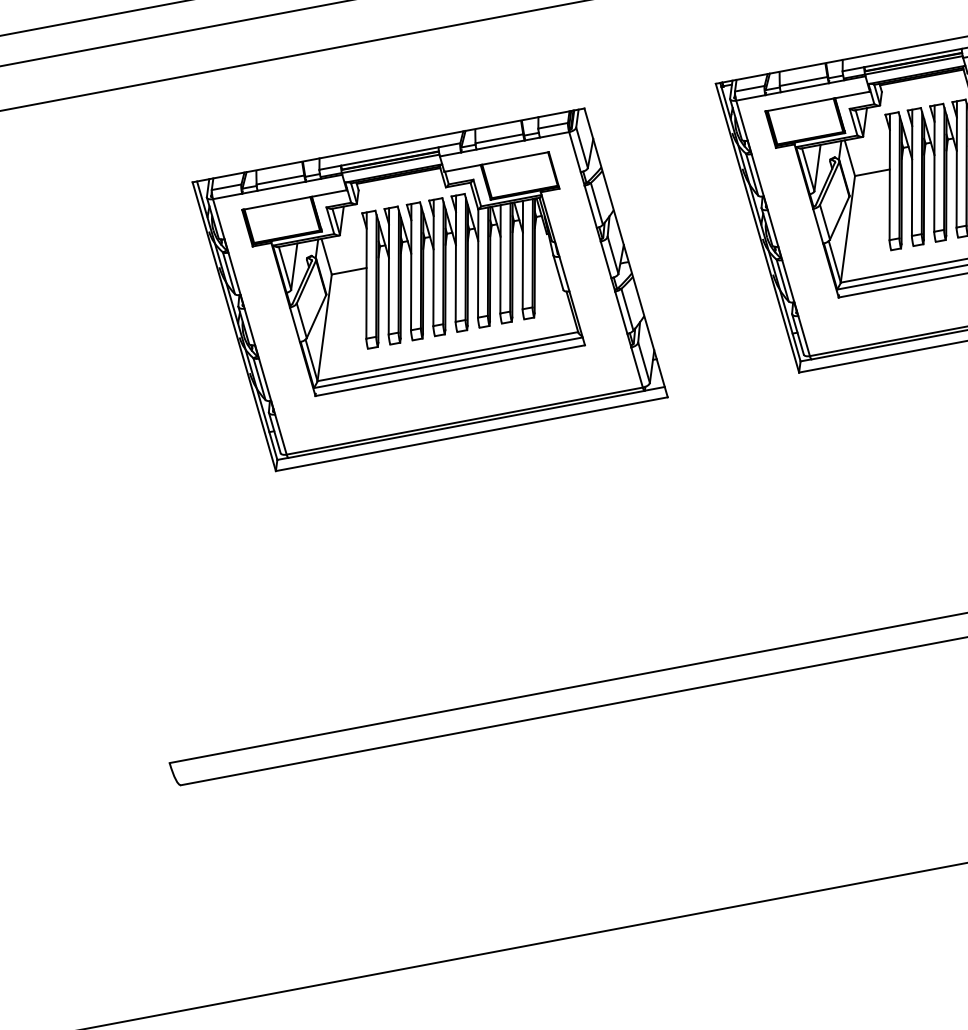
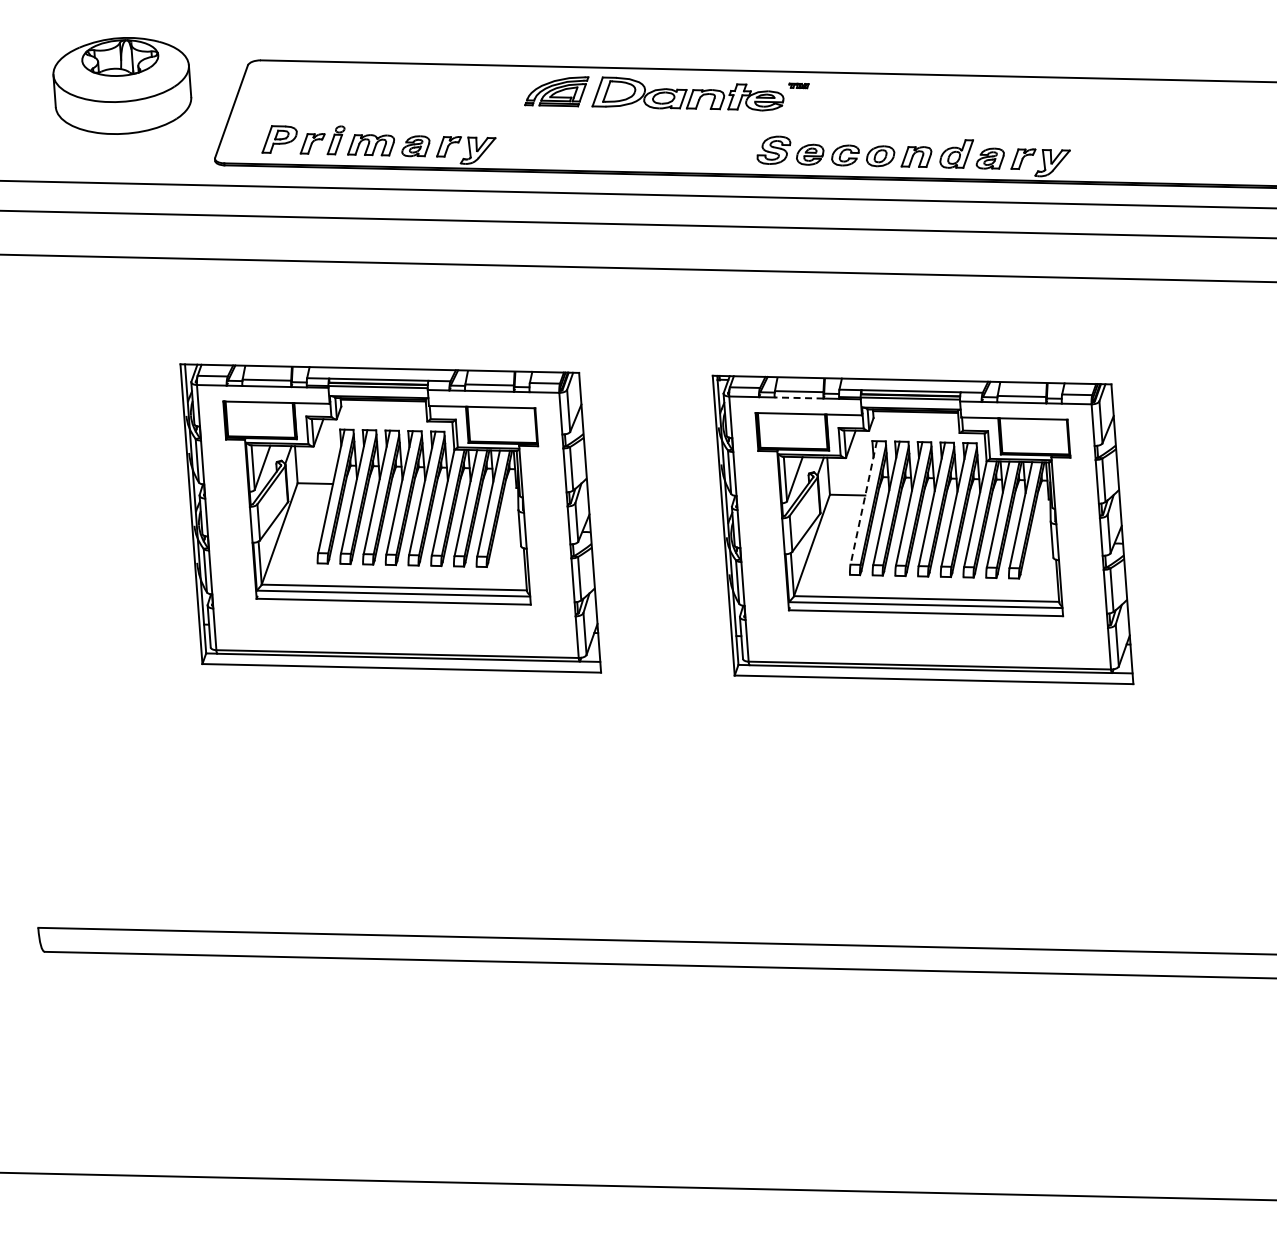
line: (805, 88) -> (799, 398), solid -> dashed
line: (889, 177) -> (863, 503), solid -> dashed

